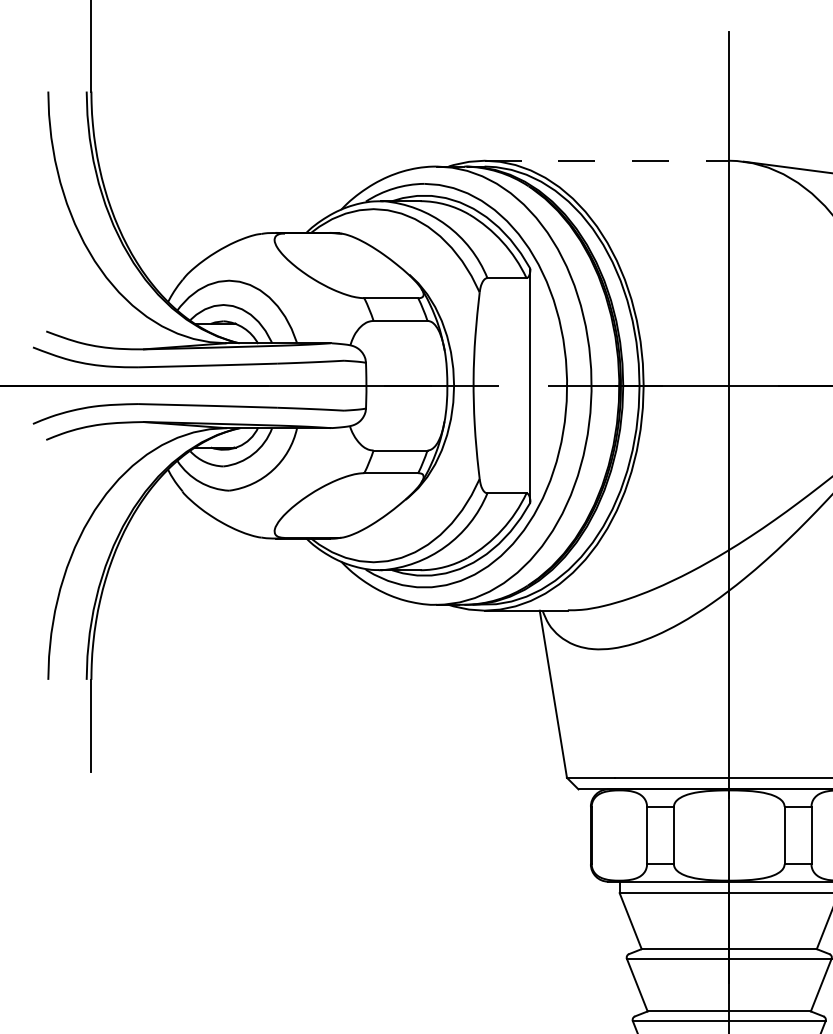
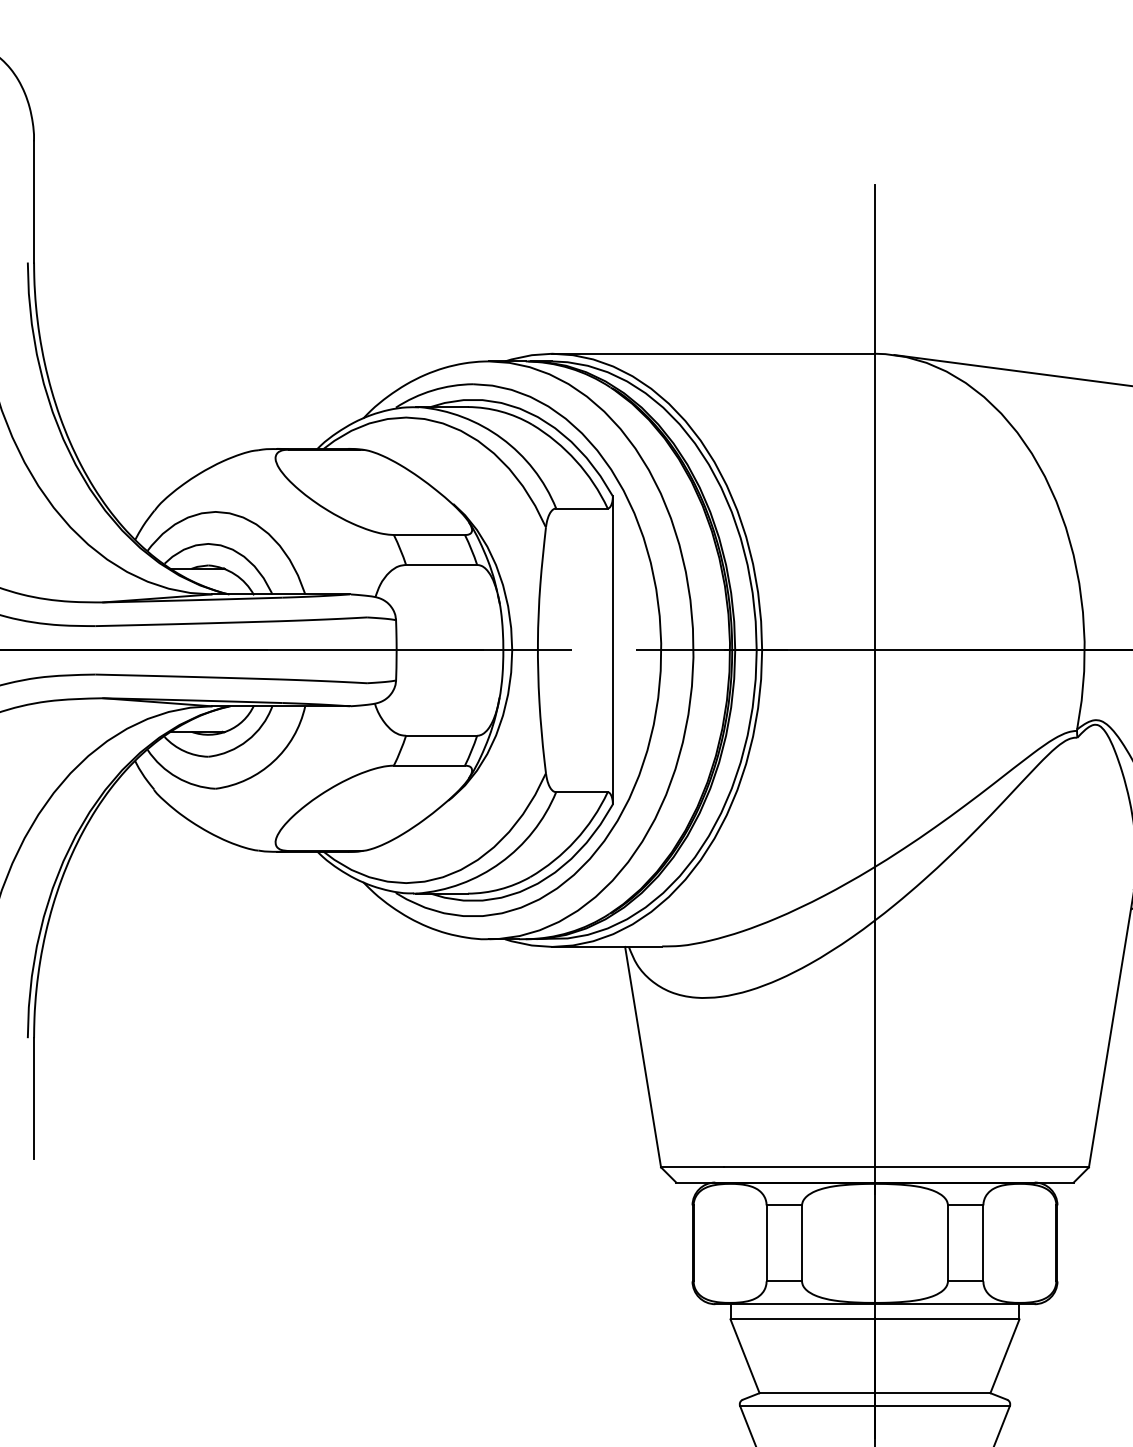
line: (607, 160) -> (714, 353), dashed -> solid

